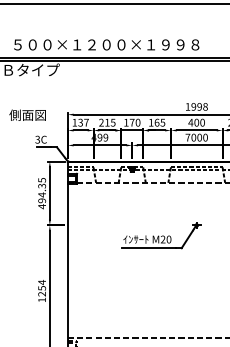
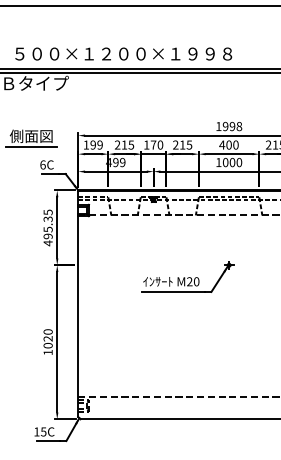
text: (83, 122) -> (96, 144), 137 -> 199
text: (154, 122) -> (179, 144), 165 -> 215
line: (27, 124) -> (31, 147), added
text: (187, 137) -> (218, 162), 7000 -> 1000
text: (37, 139) -> (42, 164), 3C -> 6C
text: (41, 194) -> (47, 229), 494.35 -> 495.35
text: (41, 288) -> (47, 338), 1254 -> 1020

